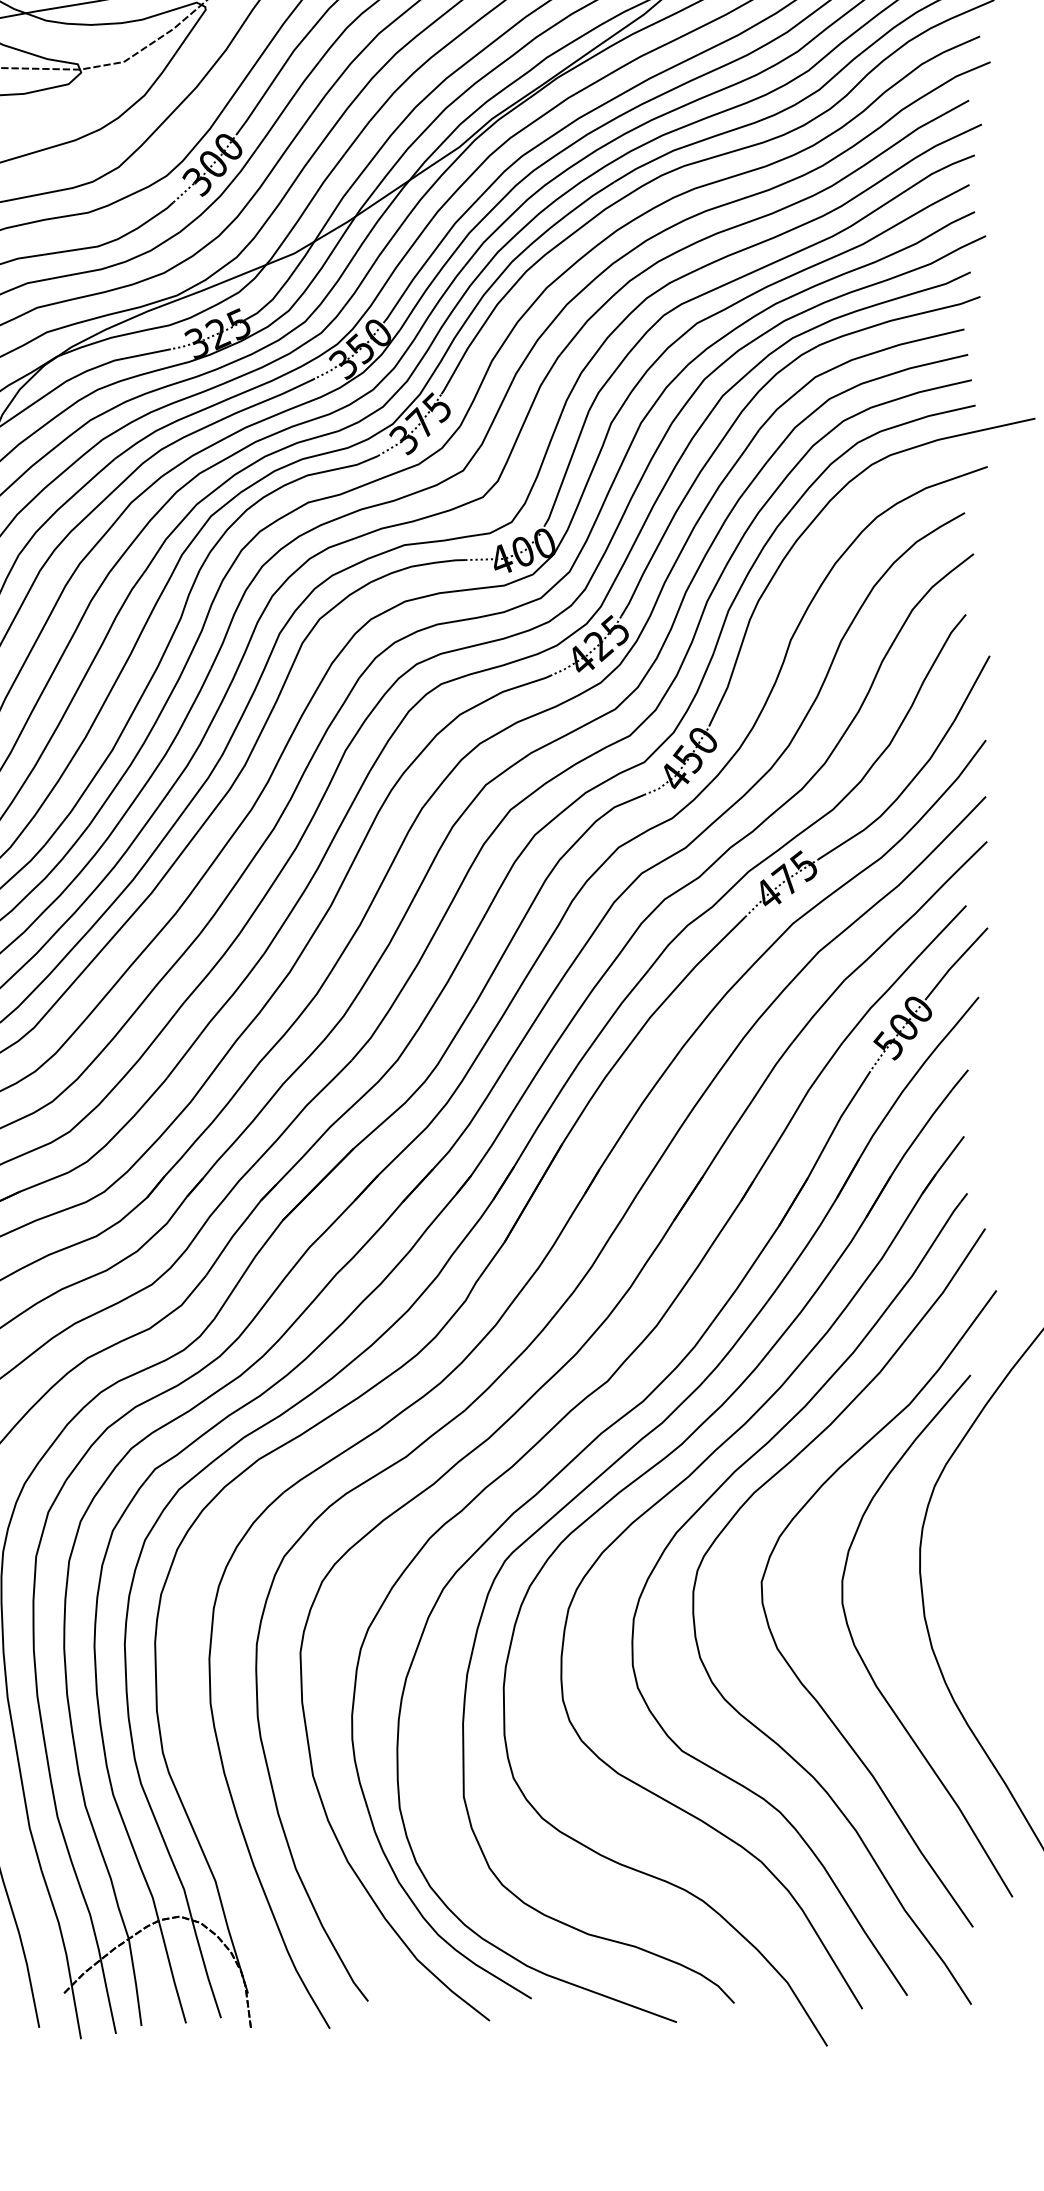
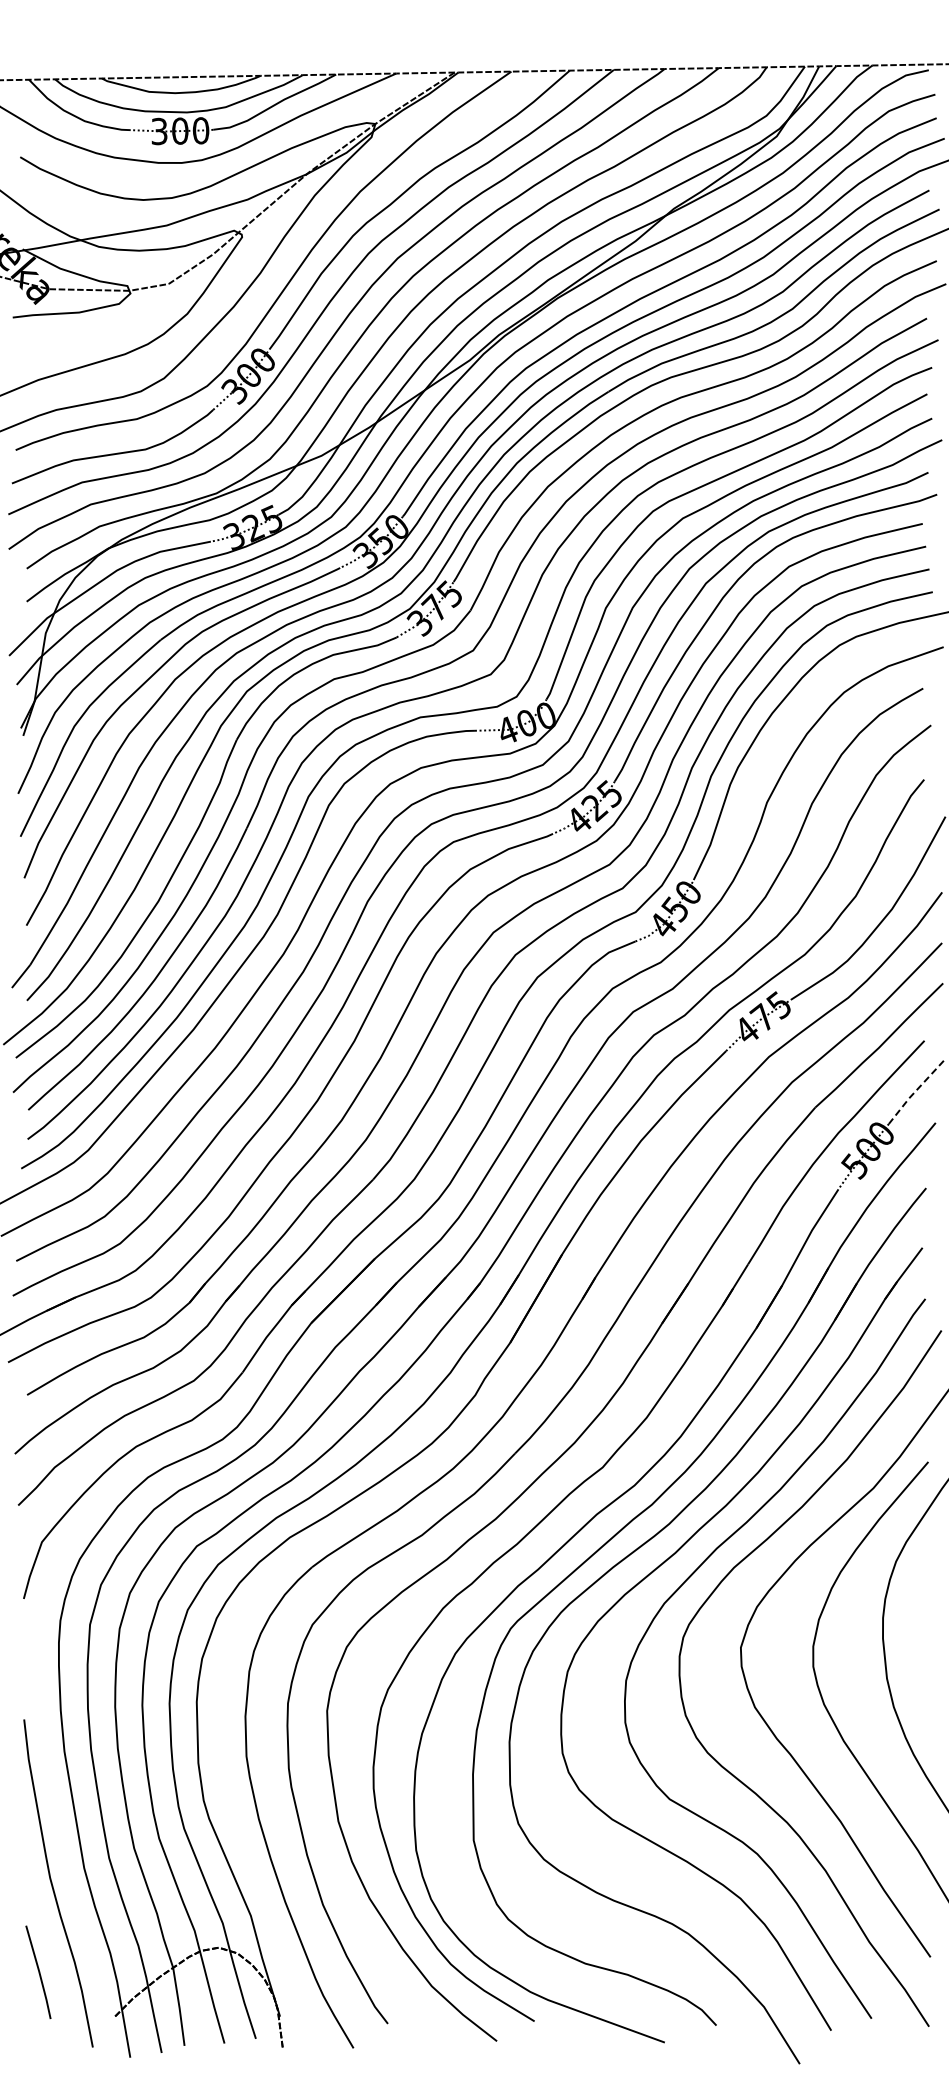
line: (955, 963) -> (914, 1092), solid -> dashed

